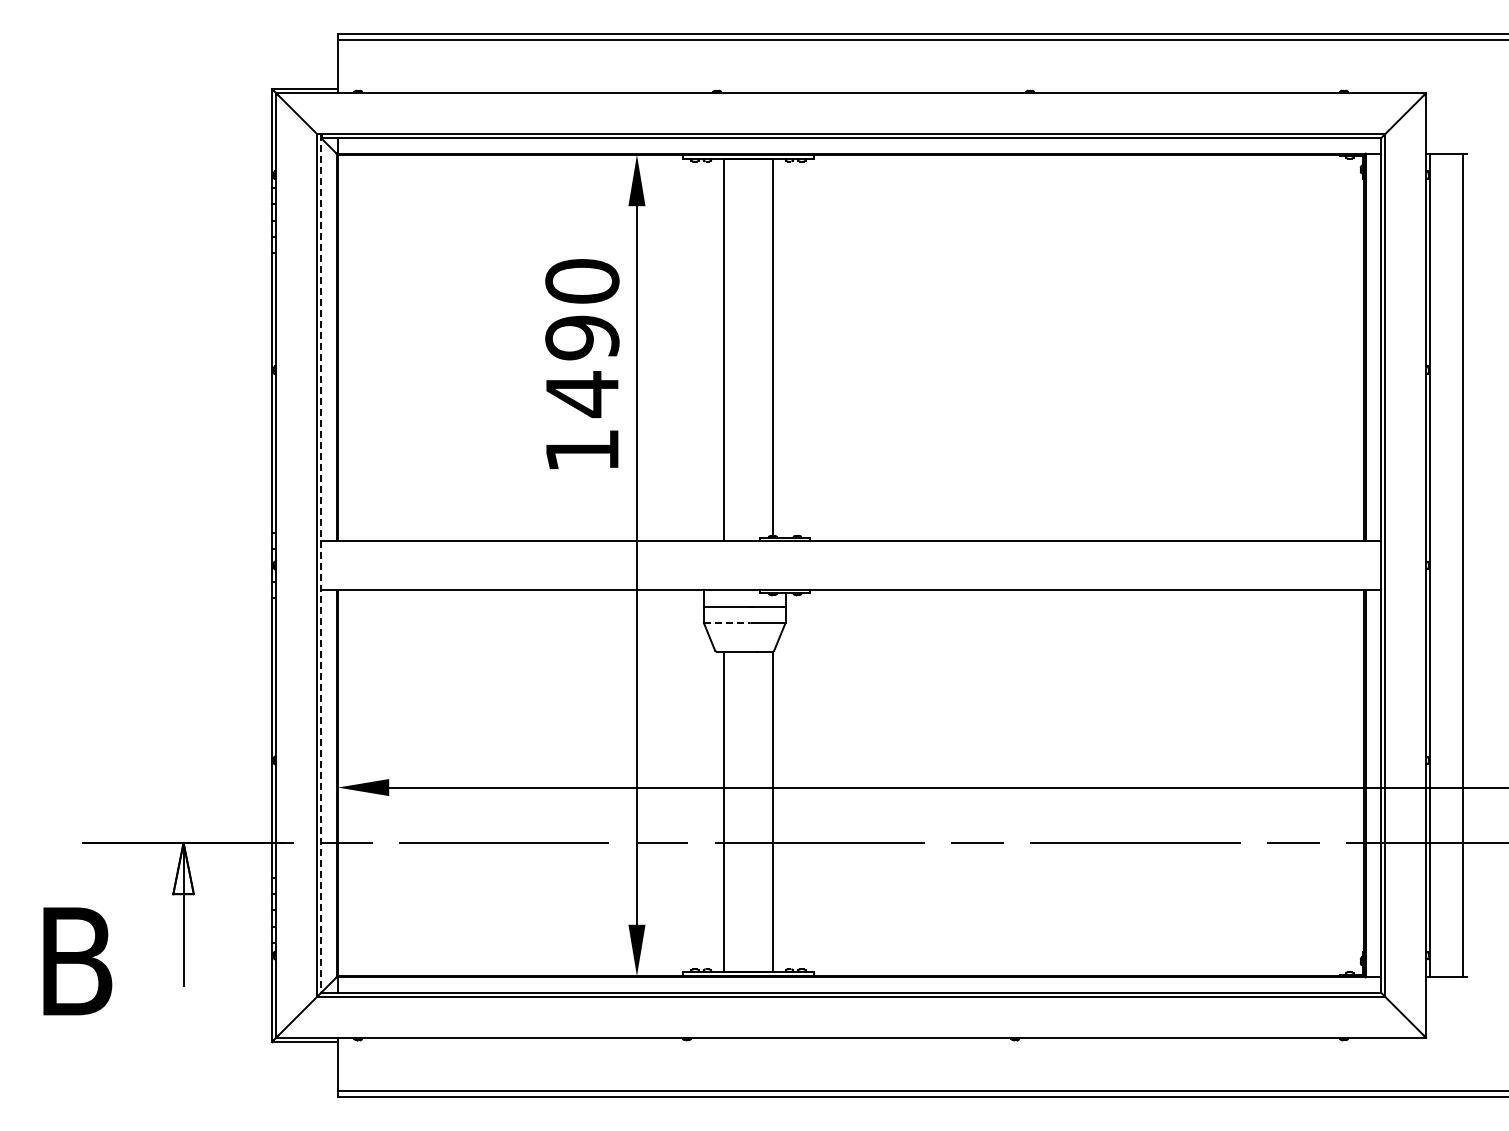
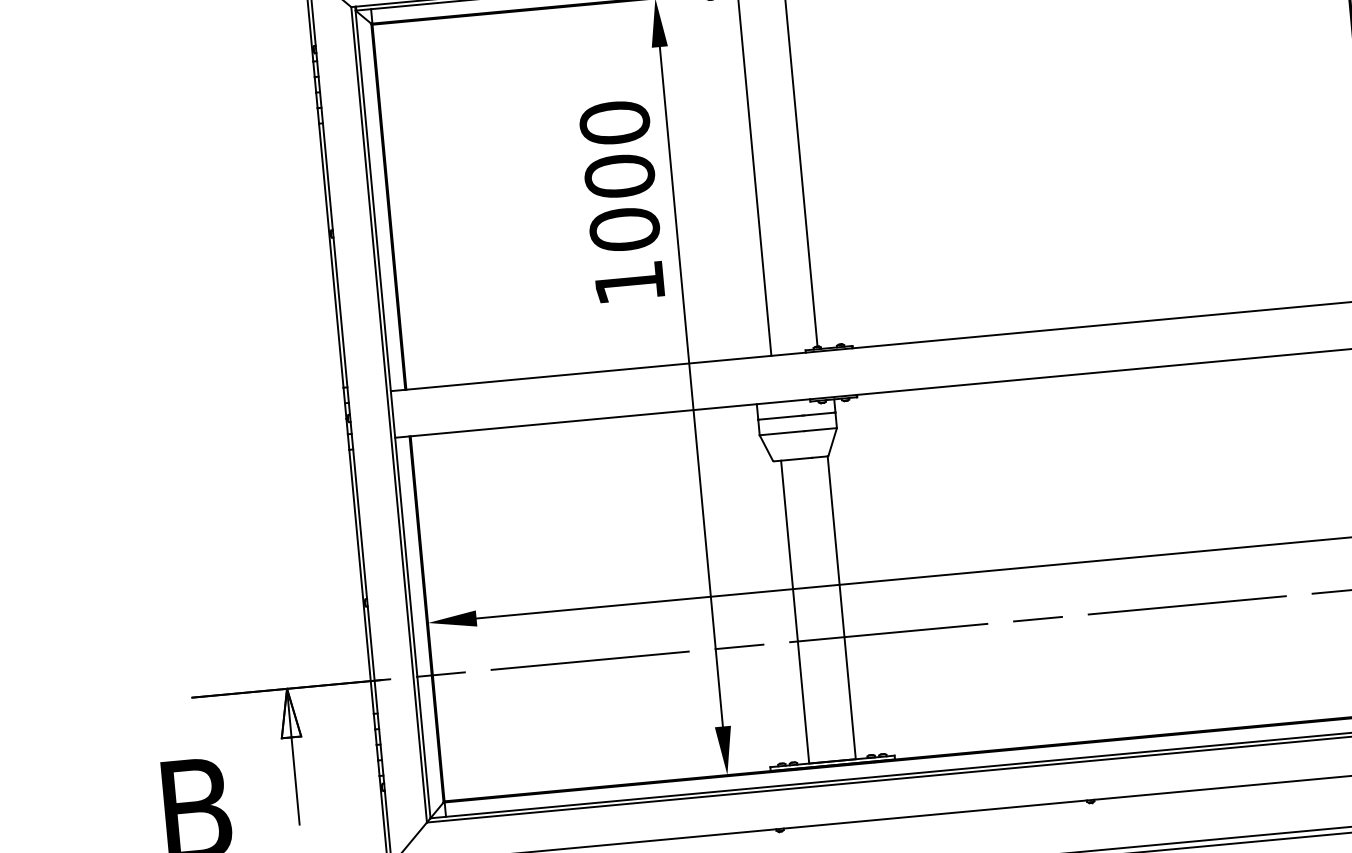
text: (582, 366) -> (622, 203), 1490 -> 1000
line: (321, 563) -> (392, 412), dashed -> solid
line: (727, 622) -> (781, 432), dashed -> solid

